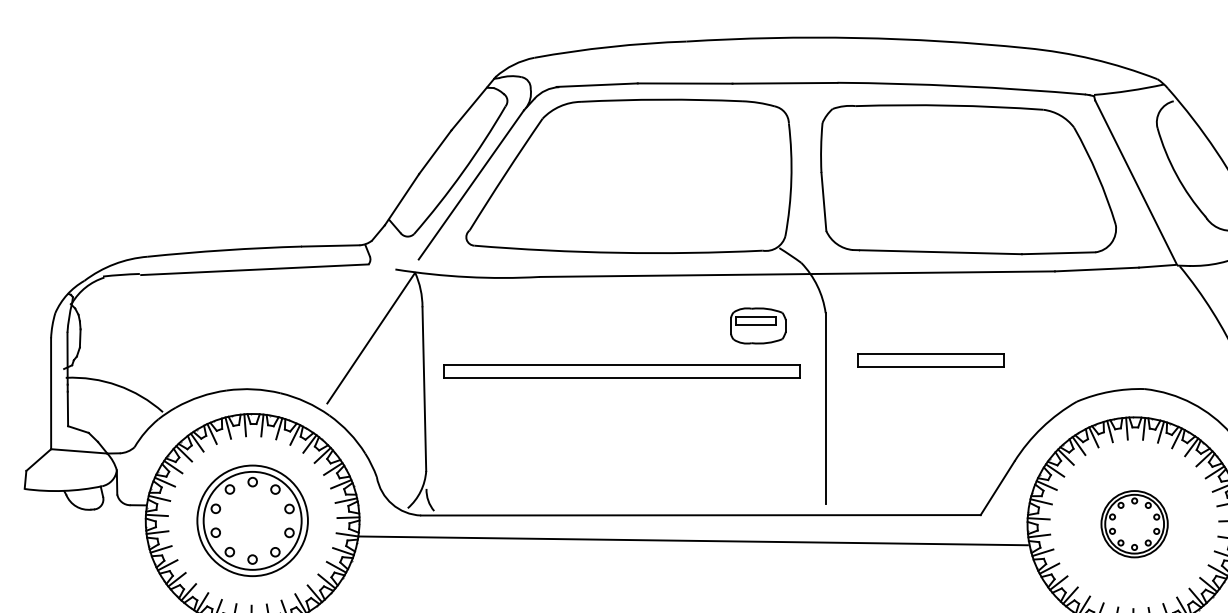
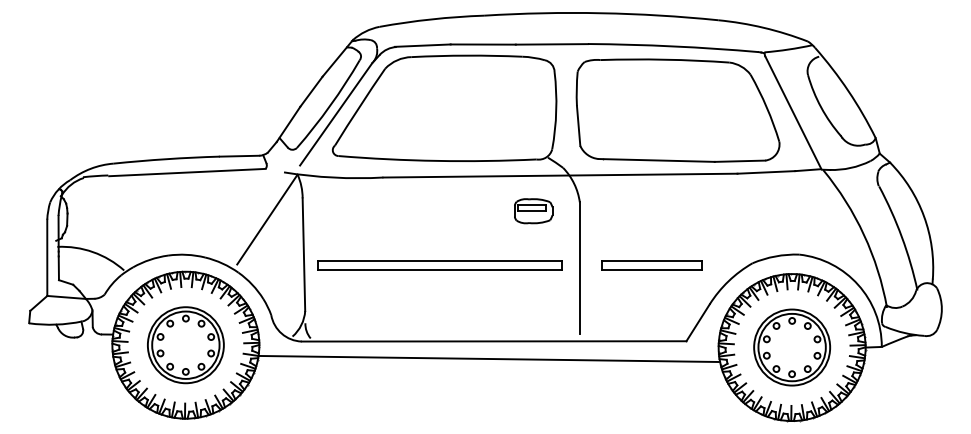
part: (929, 359) -> (651, 265), moved
part: (621, 371) -> (439, 265), moved
part: (1134, 524) -> (792, 347), size x1.67

